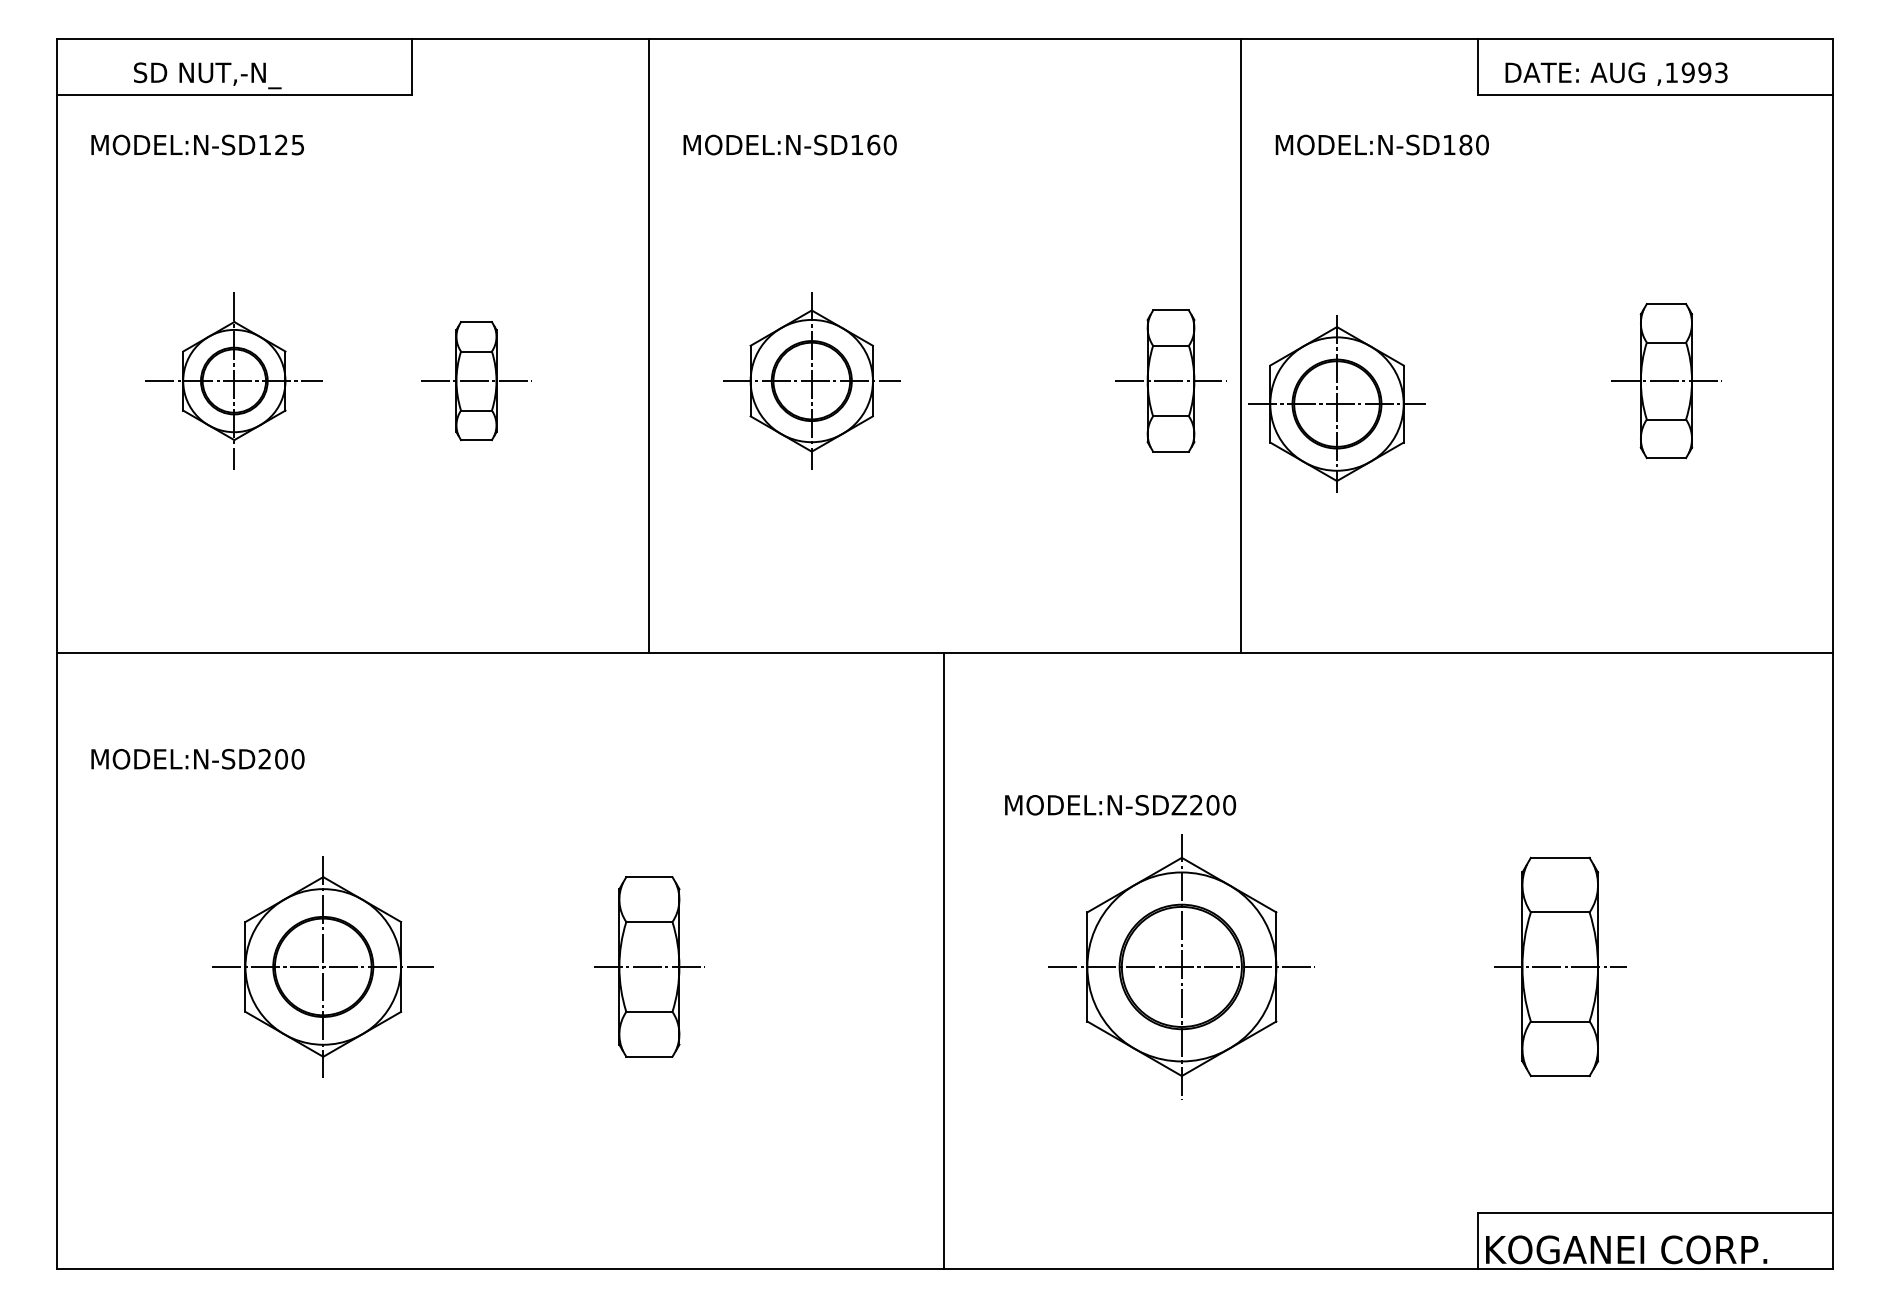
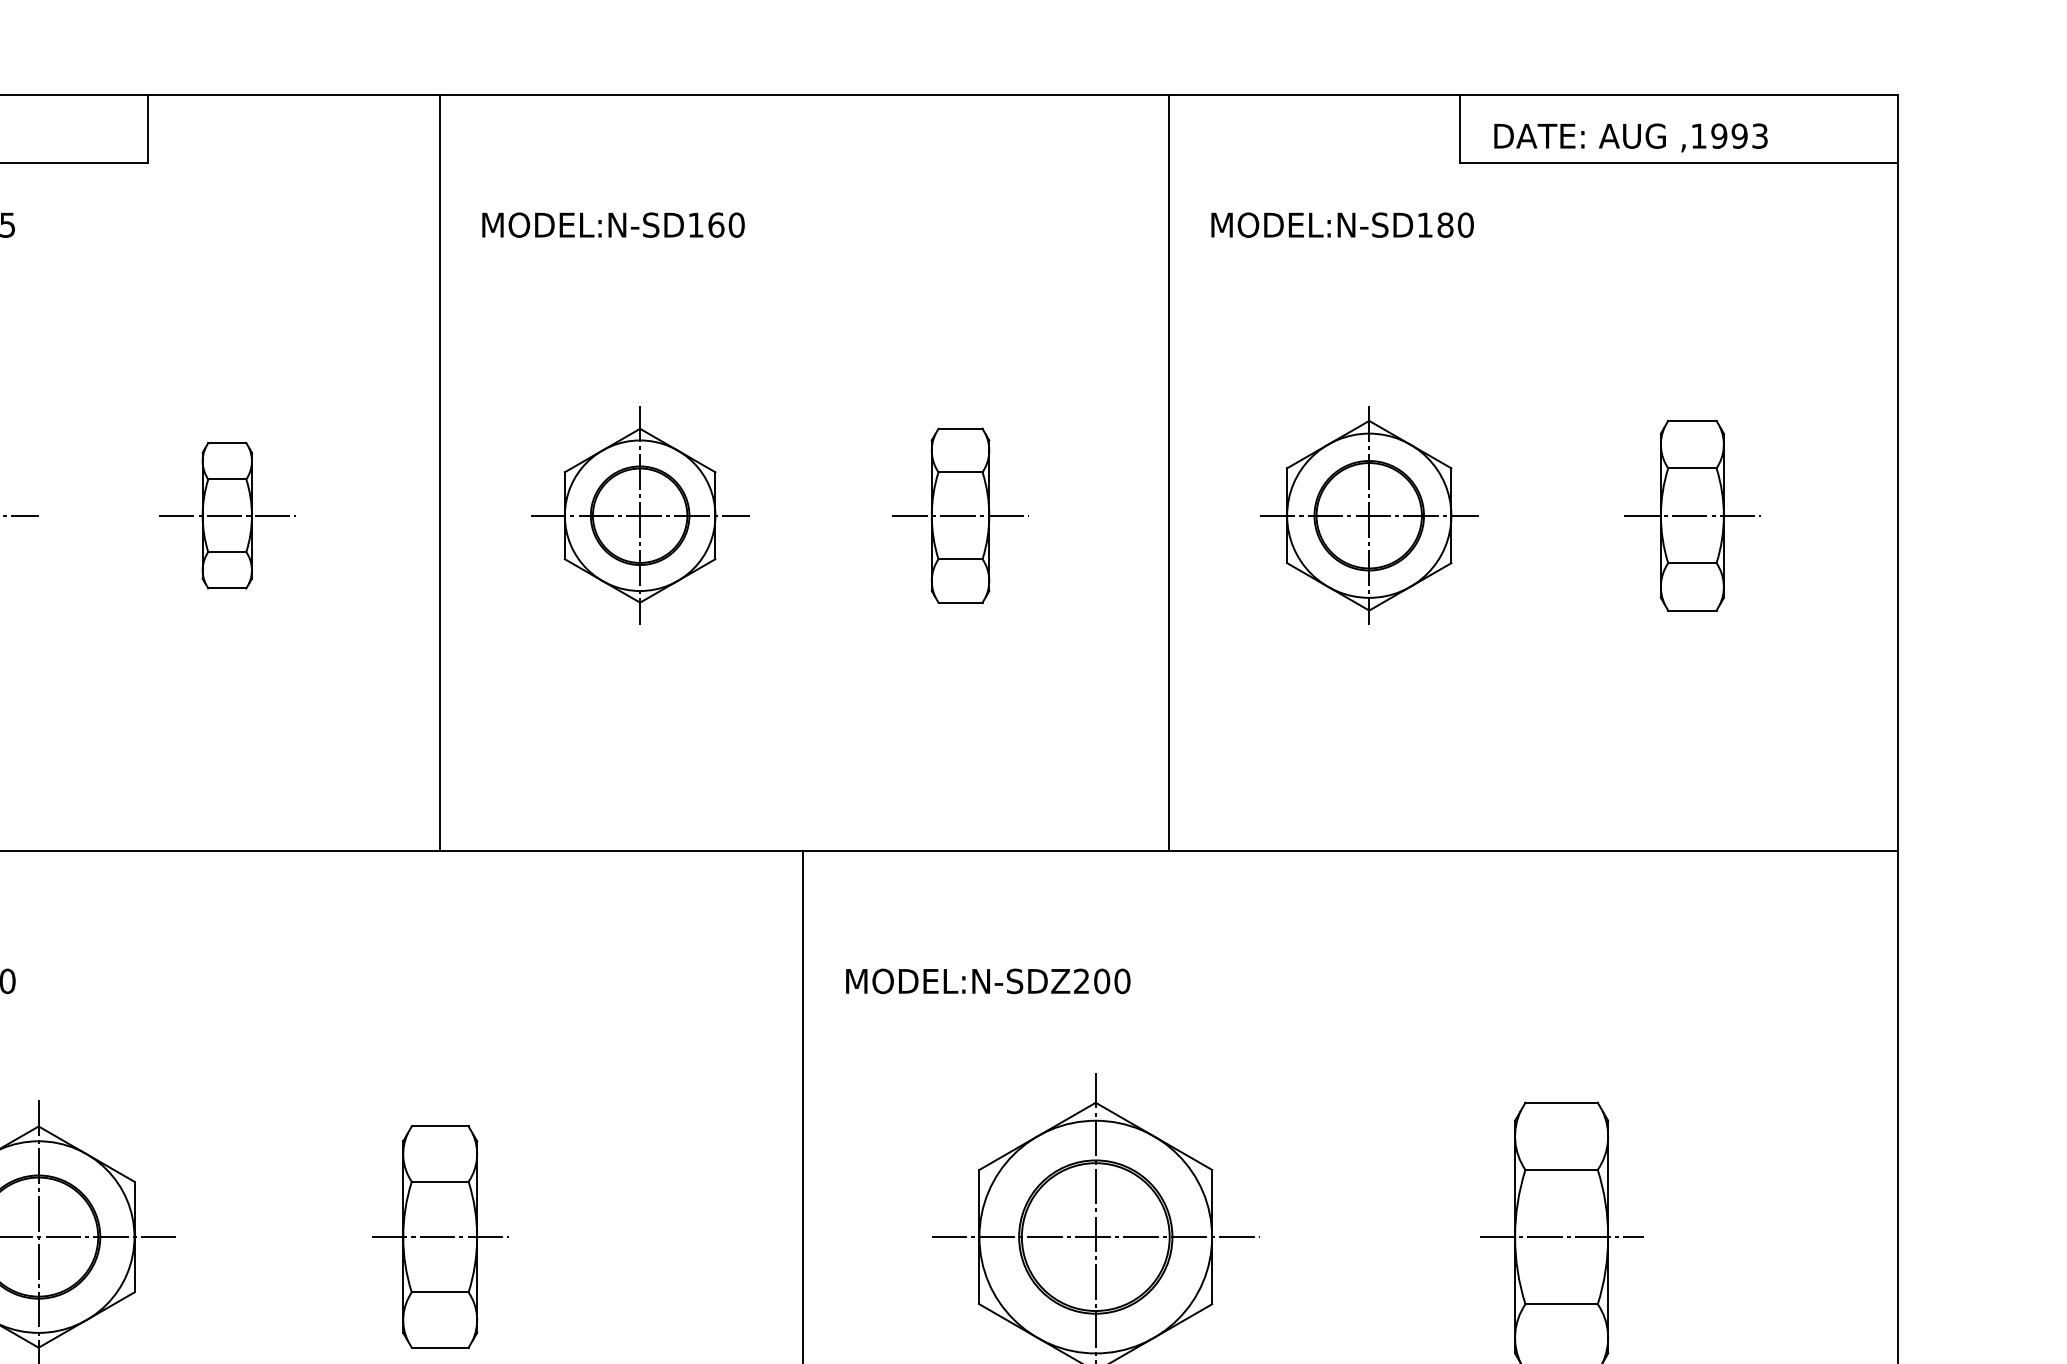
part: (1170, 380) -> (959, 515), moved
part: (1336, 403) -> (1368, 515), moved
text: (1120, 805) -> (988, 981), moved

